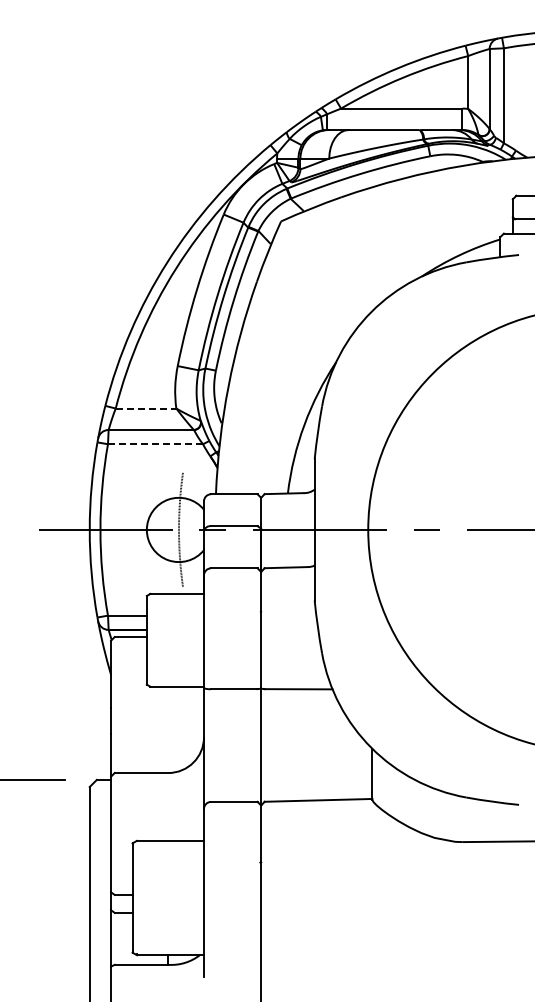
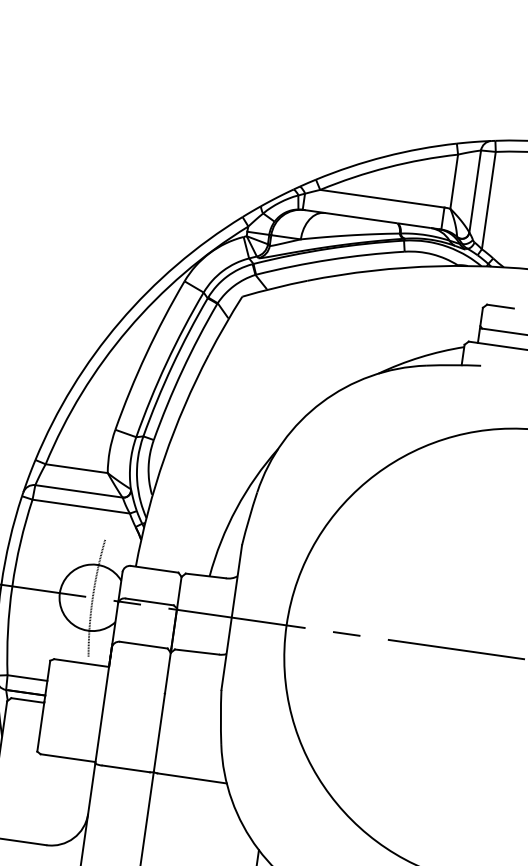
line: (146, 408) -> (77, 468), dashed -> solid
line: (155, 444) -> (81, 506), dashed -> solid

